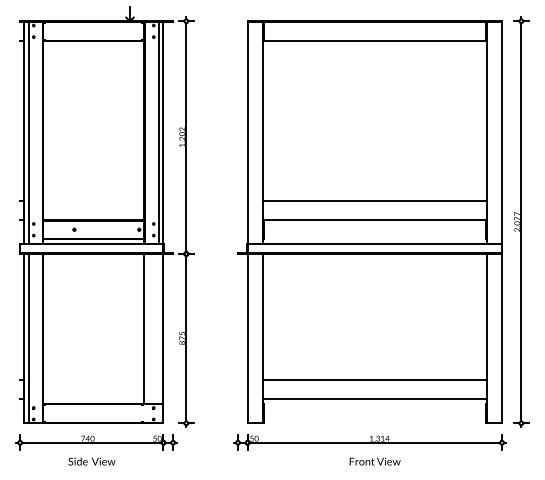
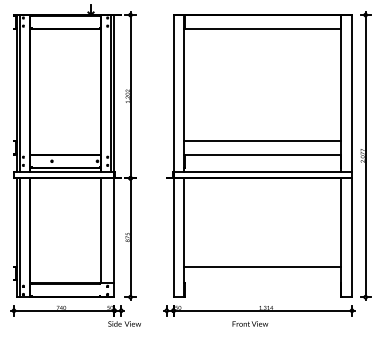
line: (374, 399) -> (262, 280), removed
text: (91, 461) -> (124, 323), moved
text: (374, 461) -> (249, 323), moved

